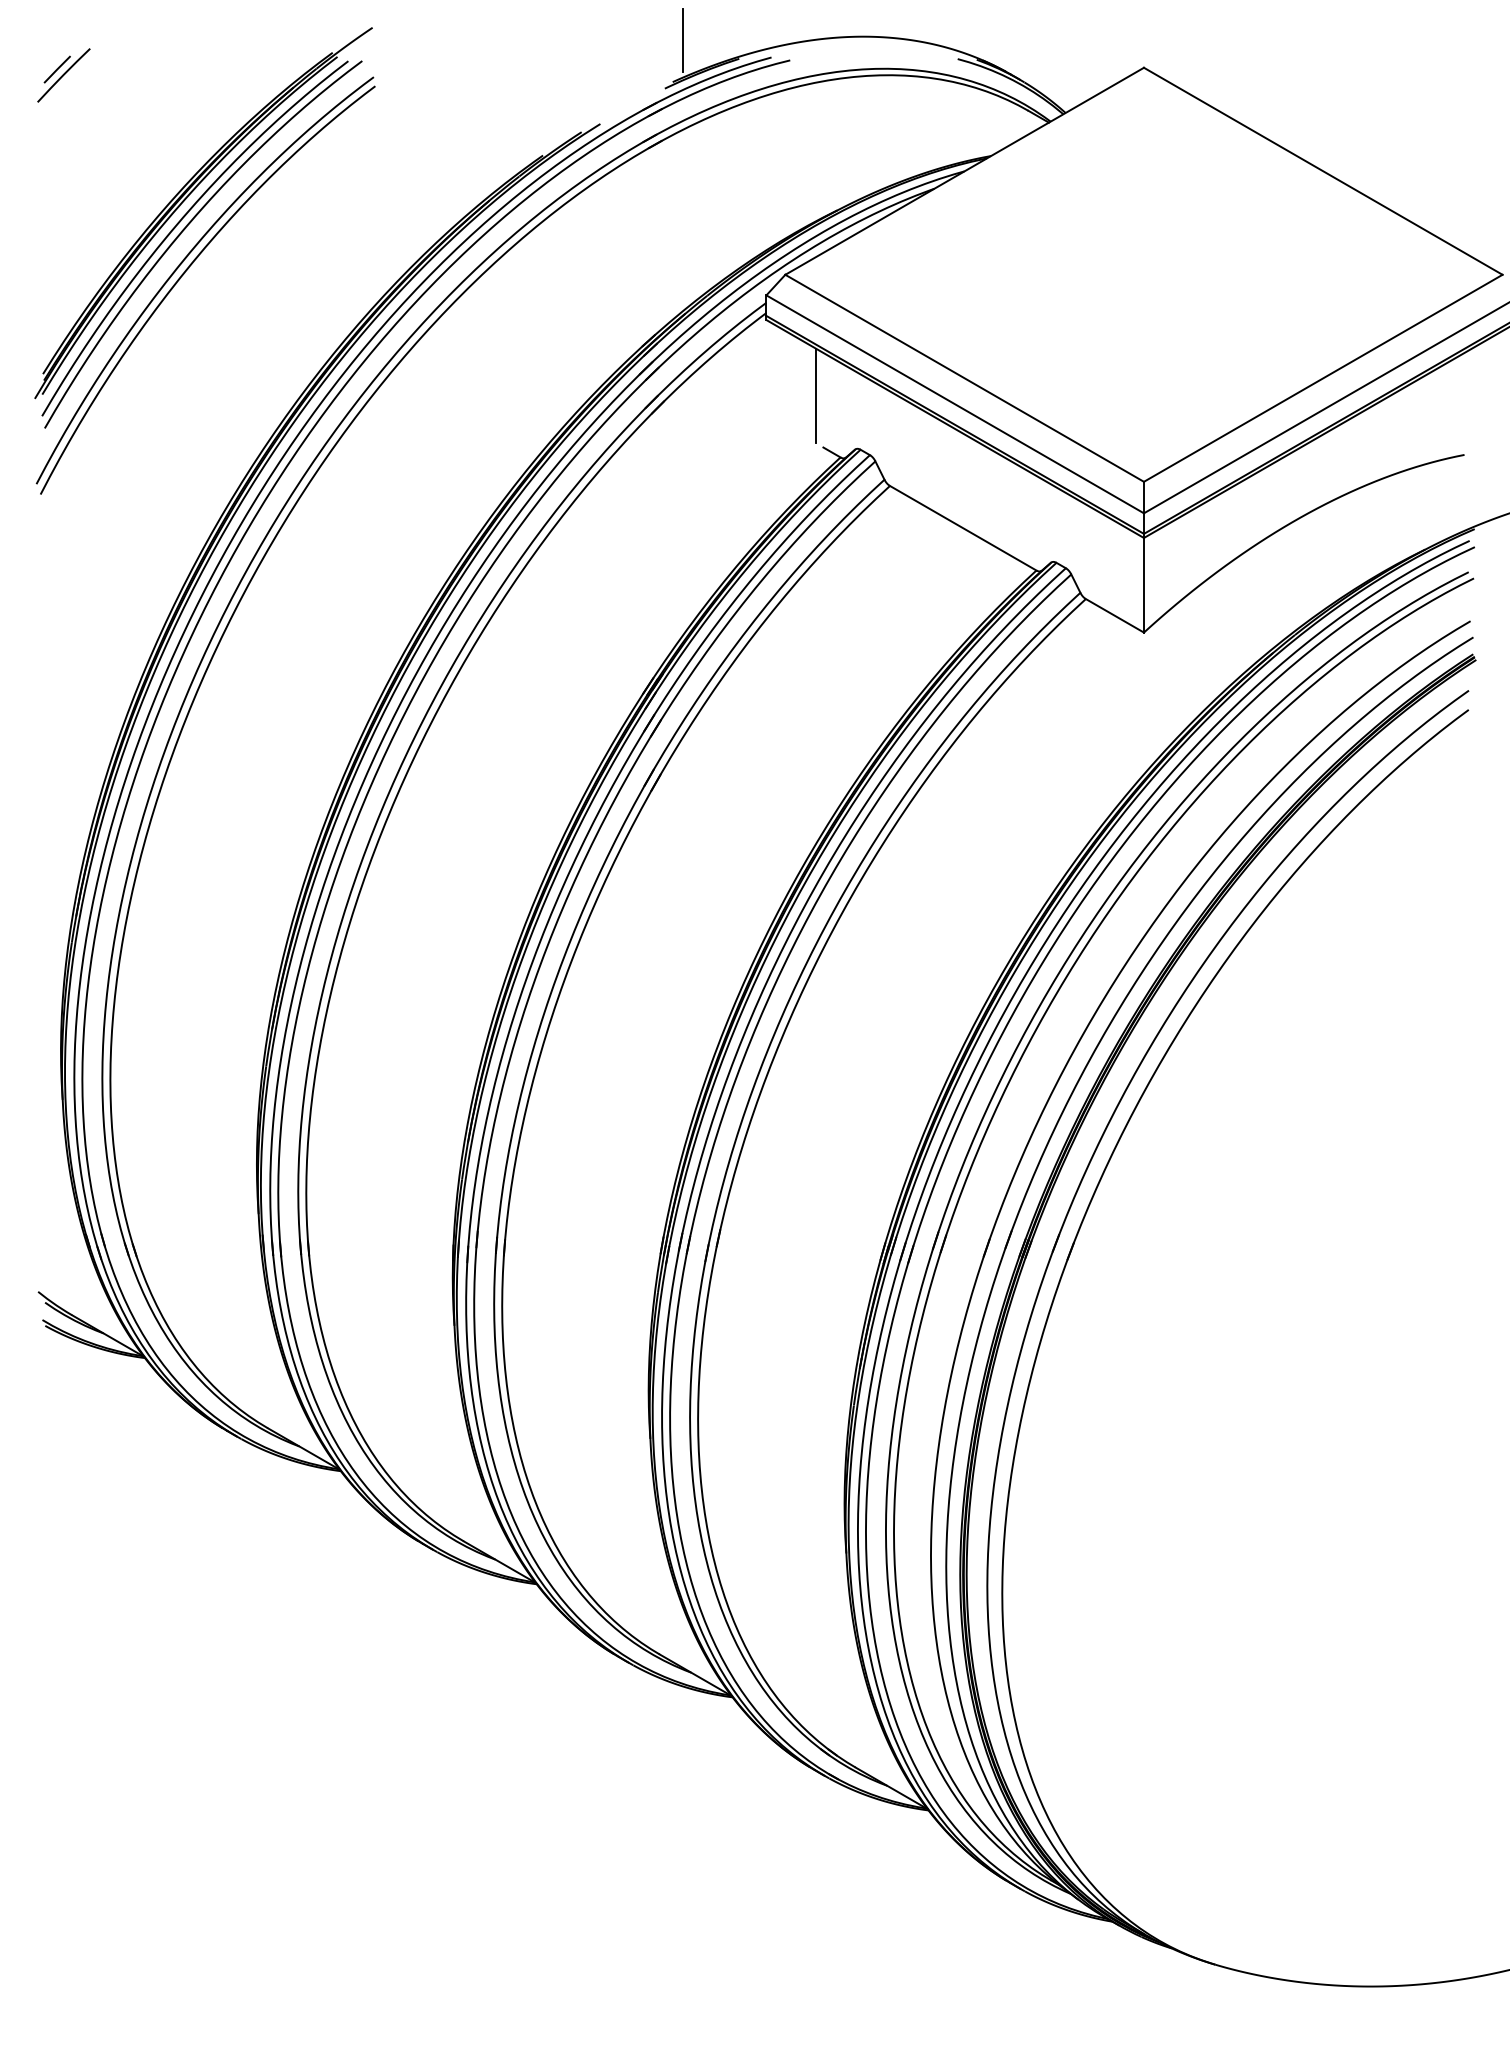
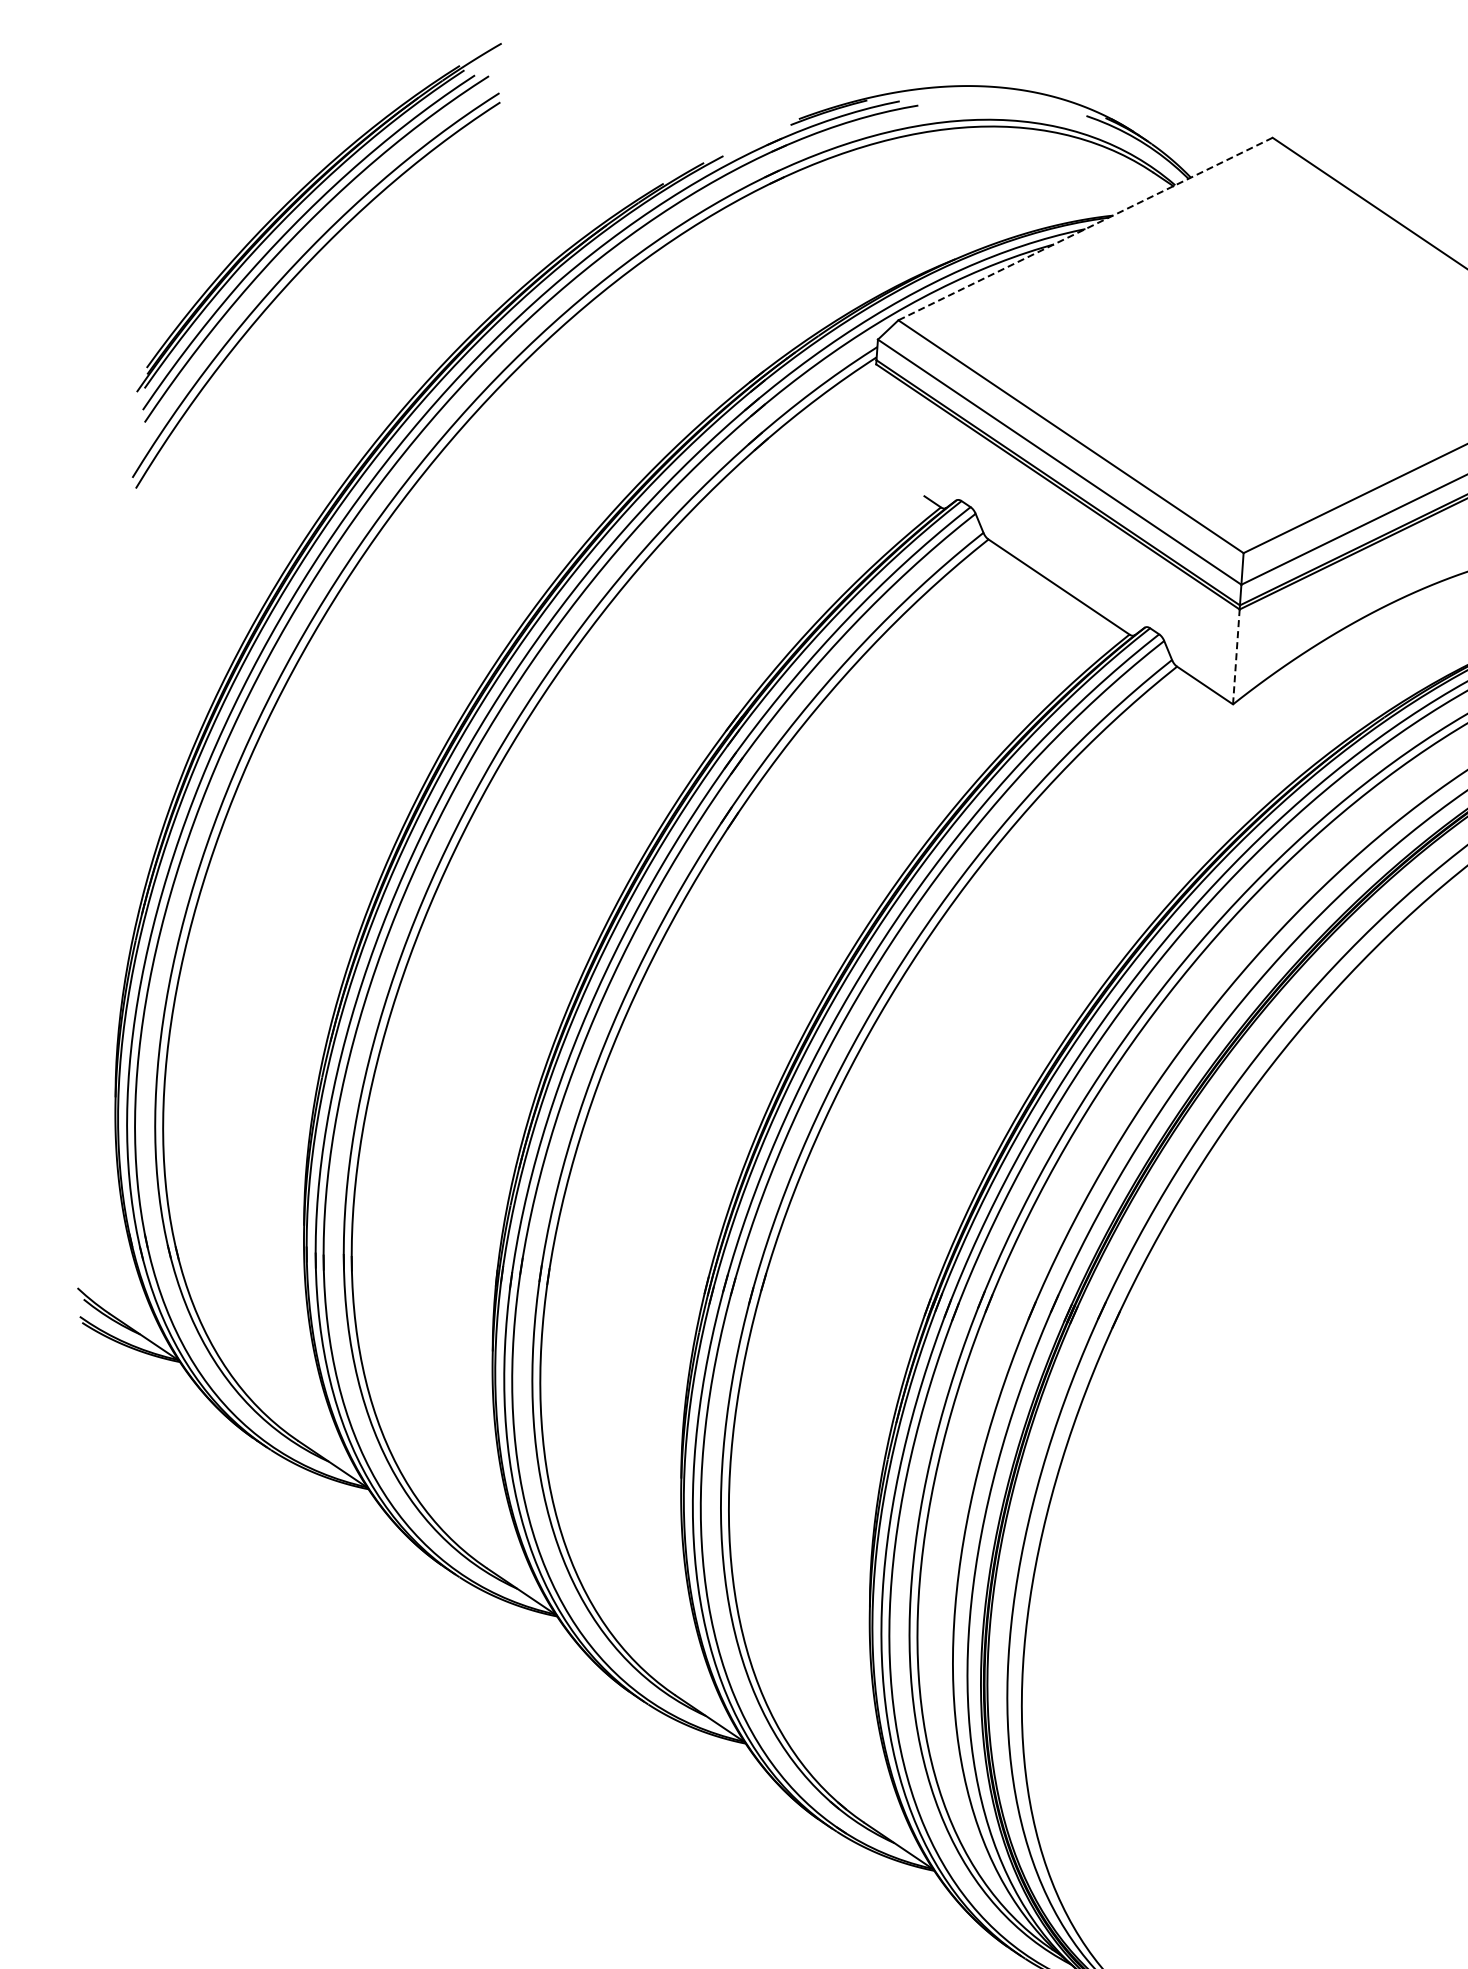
line: (682, 40) -> (811, 78), removed
part: (63, 75) -> (188, 69), removed
line: (964, 171) -> (1085, 229), solid -> dashed
line: (816, 395) -> (921, 443), removed
line: (1143, 584) -> (1235, 656), solid -> dashed

